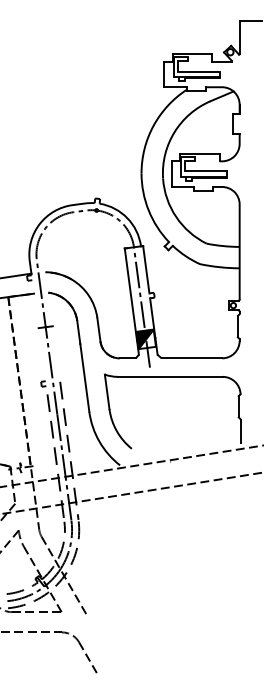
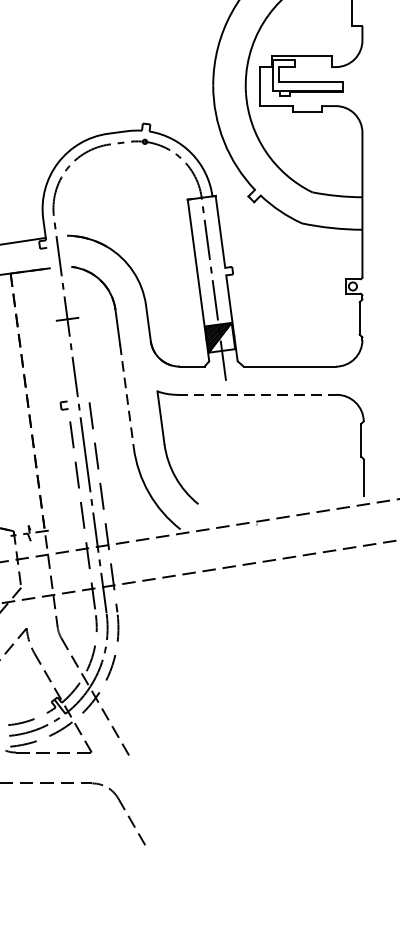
line: (170, 376) -> (257, 394), solid -> dashed
line: (84, 378) -> (126, 397), solid -> dashed

